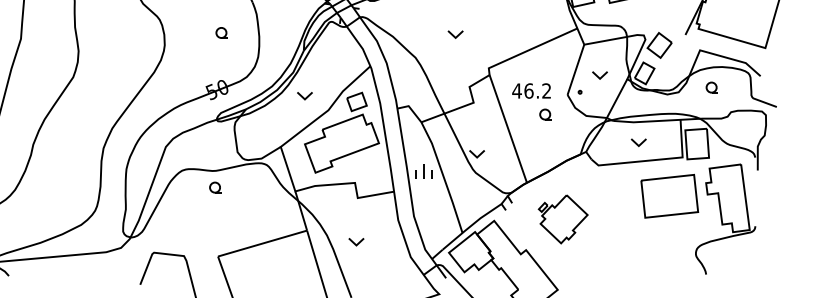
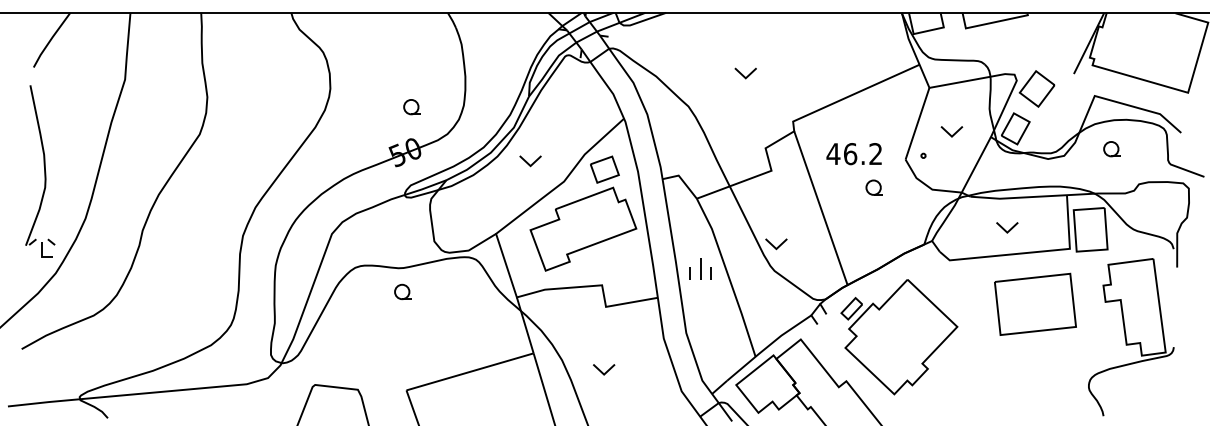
part: (221, 33) -> (411, 107), moved
part: (669, 195) -> (1035, 303), moved
part: (563, 219) -> (899, 337), size x1.67

